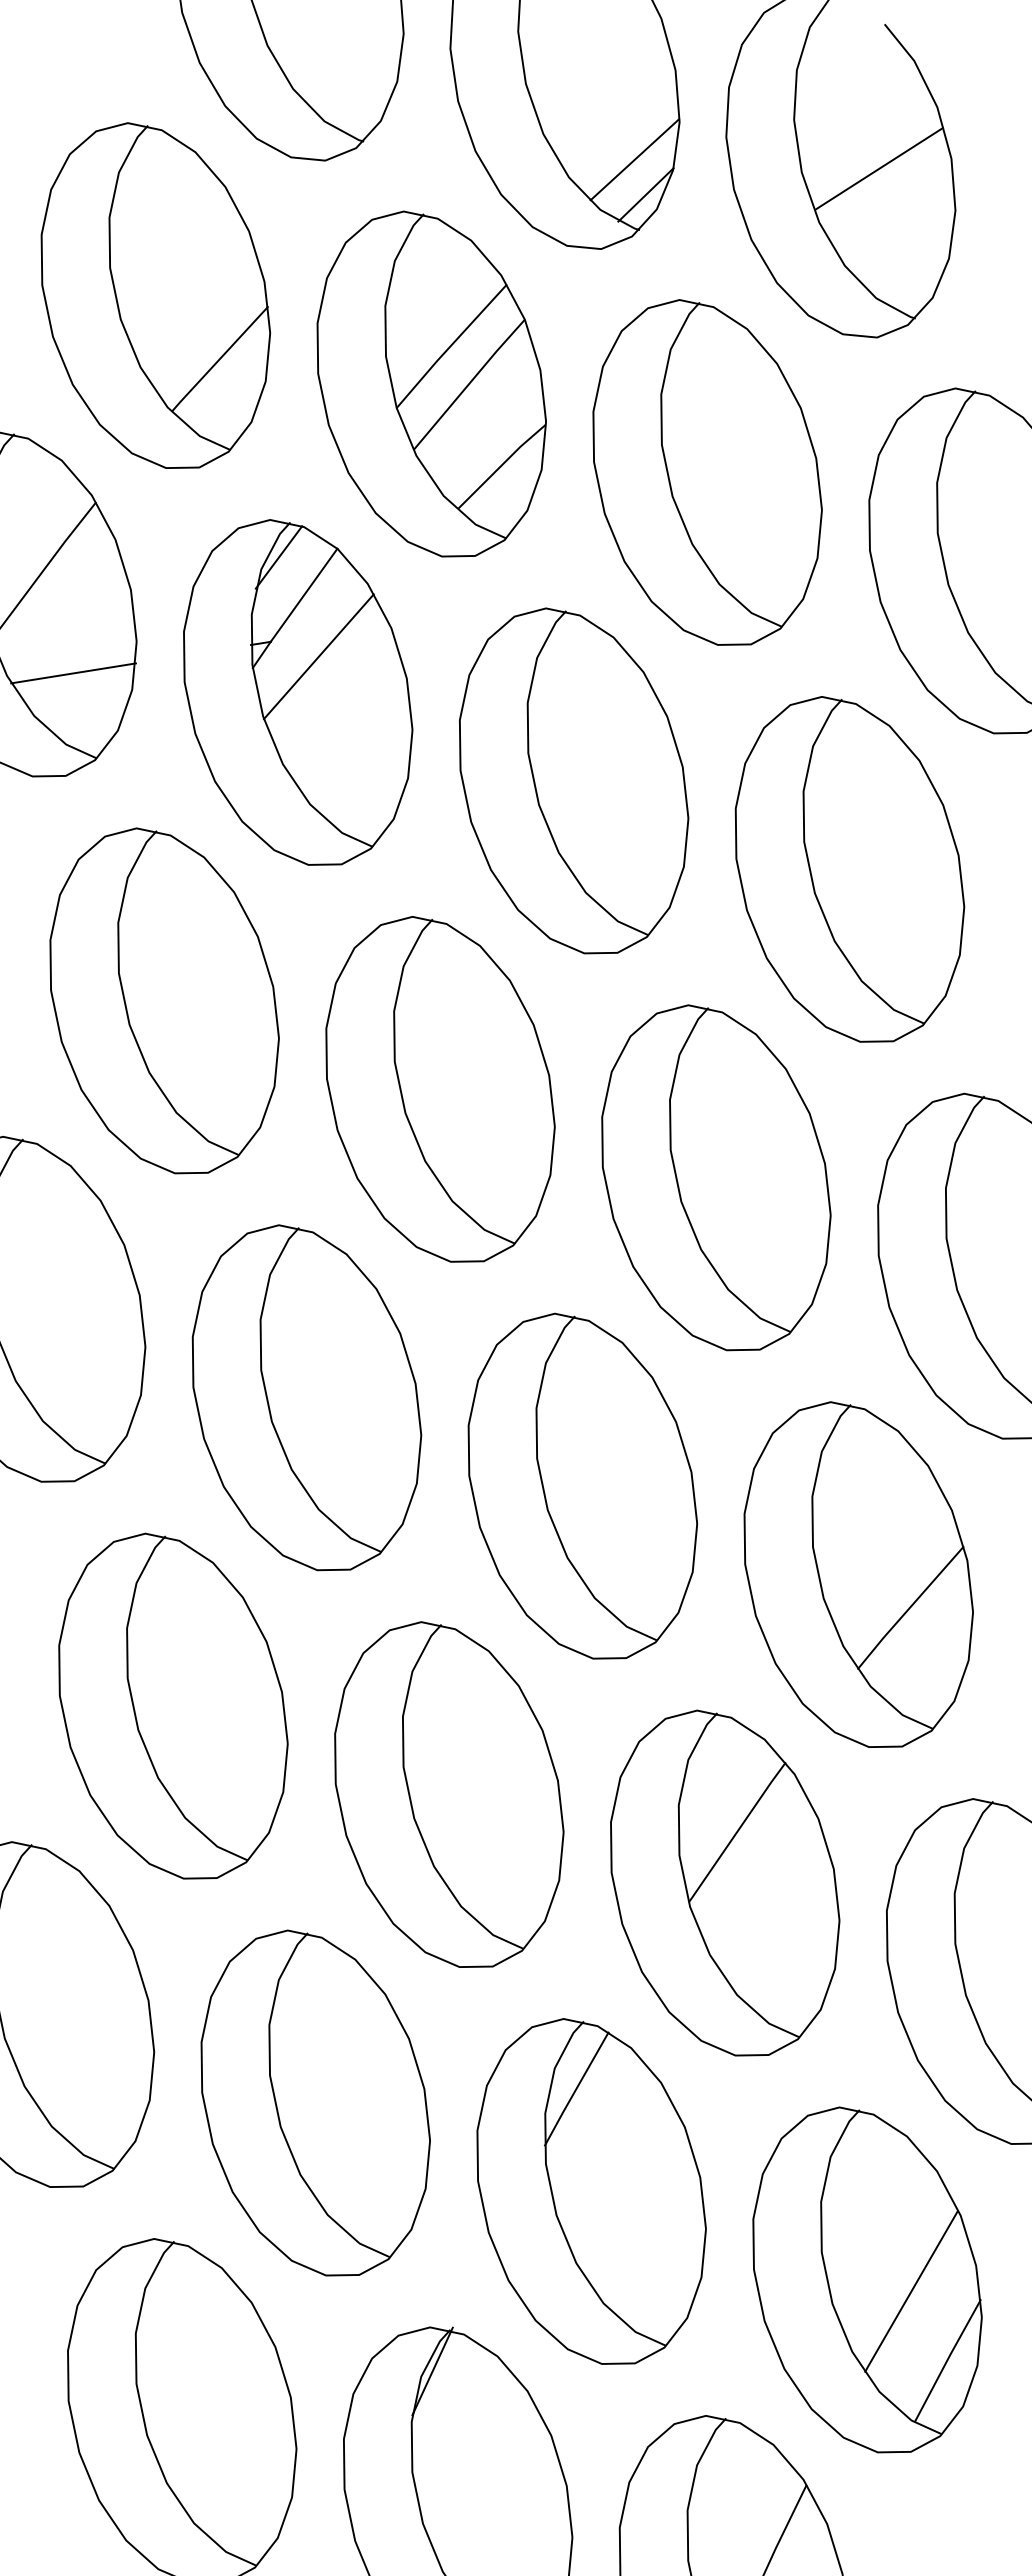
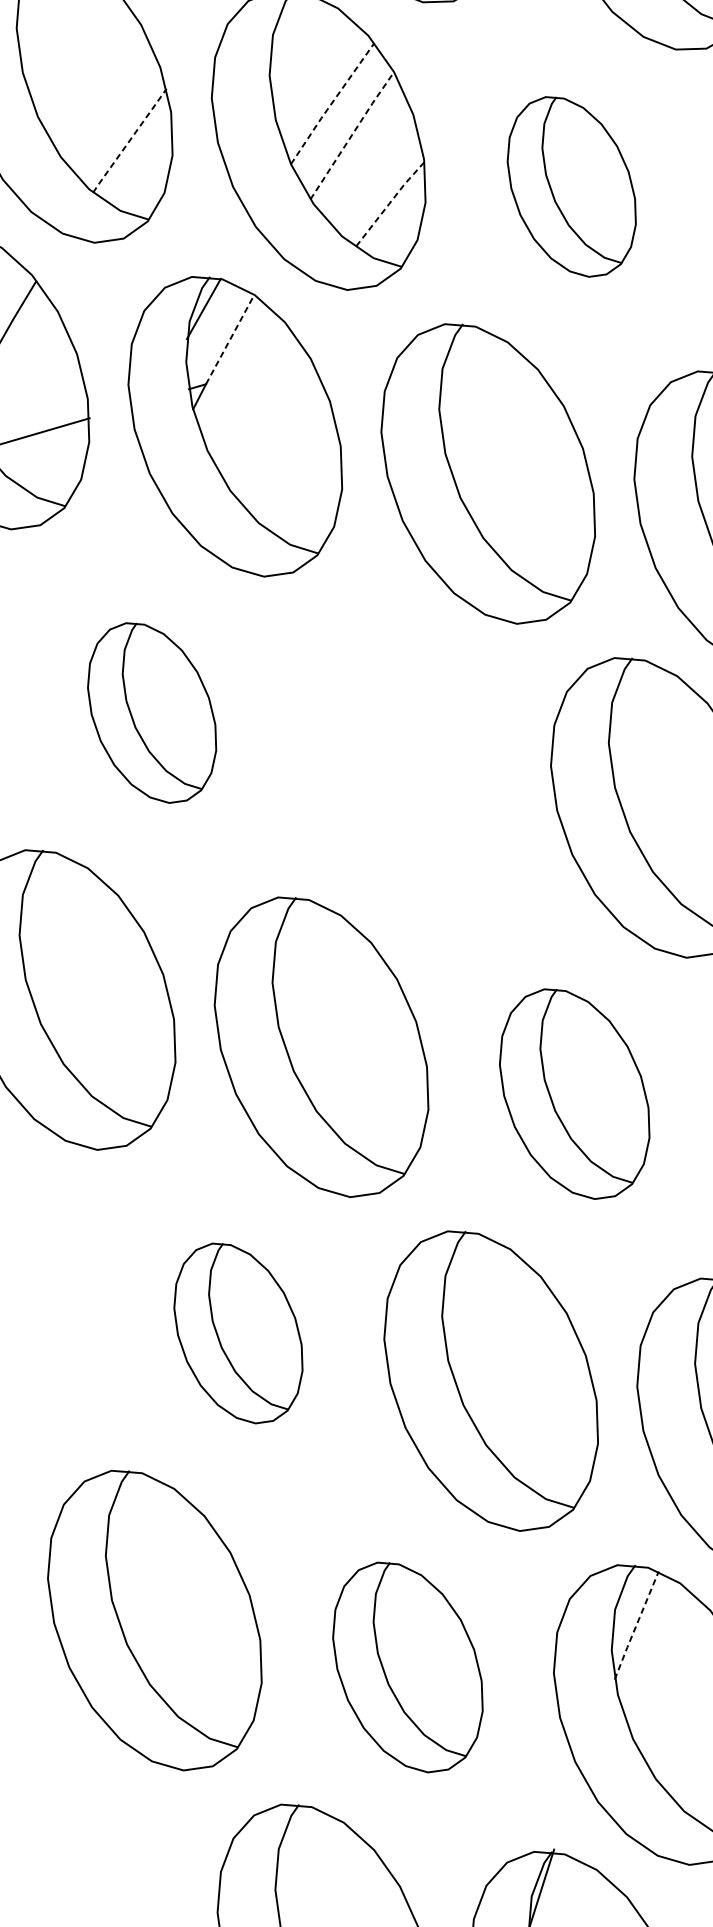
line: (450, 346) -> (331, 104), solid -> dashed
line: (219, 359) -> (129, 141), solid -> dashed
line: (469, 383) -> (352, 134), solid -> dashed
line: (501, 465) -> (389, 203), solid -> dashed
part: (707, 472) -> (572, 186), size x0.6
line: (304, 594) -> (230, 338), solid -> dashed
line: (318, 656) -> (249, 391), removed
part: (164, 1000) -> (152, 712), size x0.6
part: (440, 1089) -> (405, 759), removed
part: (582, 1485) -> (574, 1093), size x0.7
part: (173, 1705) -> (238, 1332), size x0.6
line: (576, 2088) -> (636, 1625), solid -> dashed
part: (315, 2102) -> (408, 1666), size x0.7

